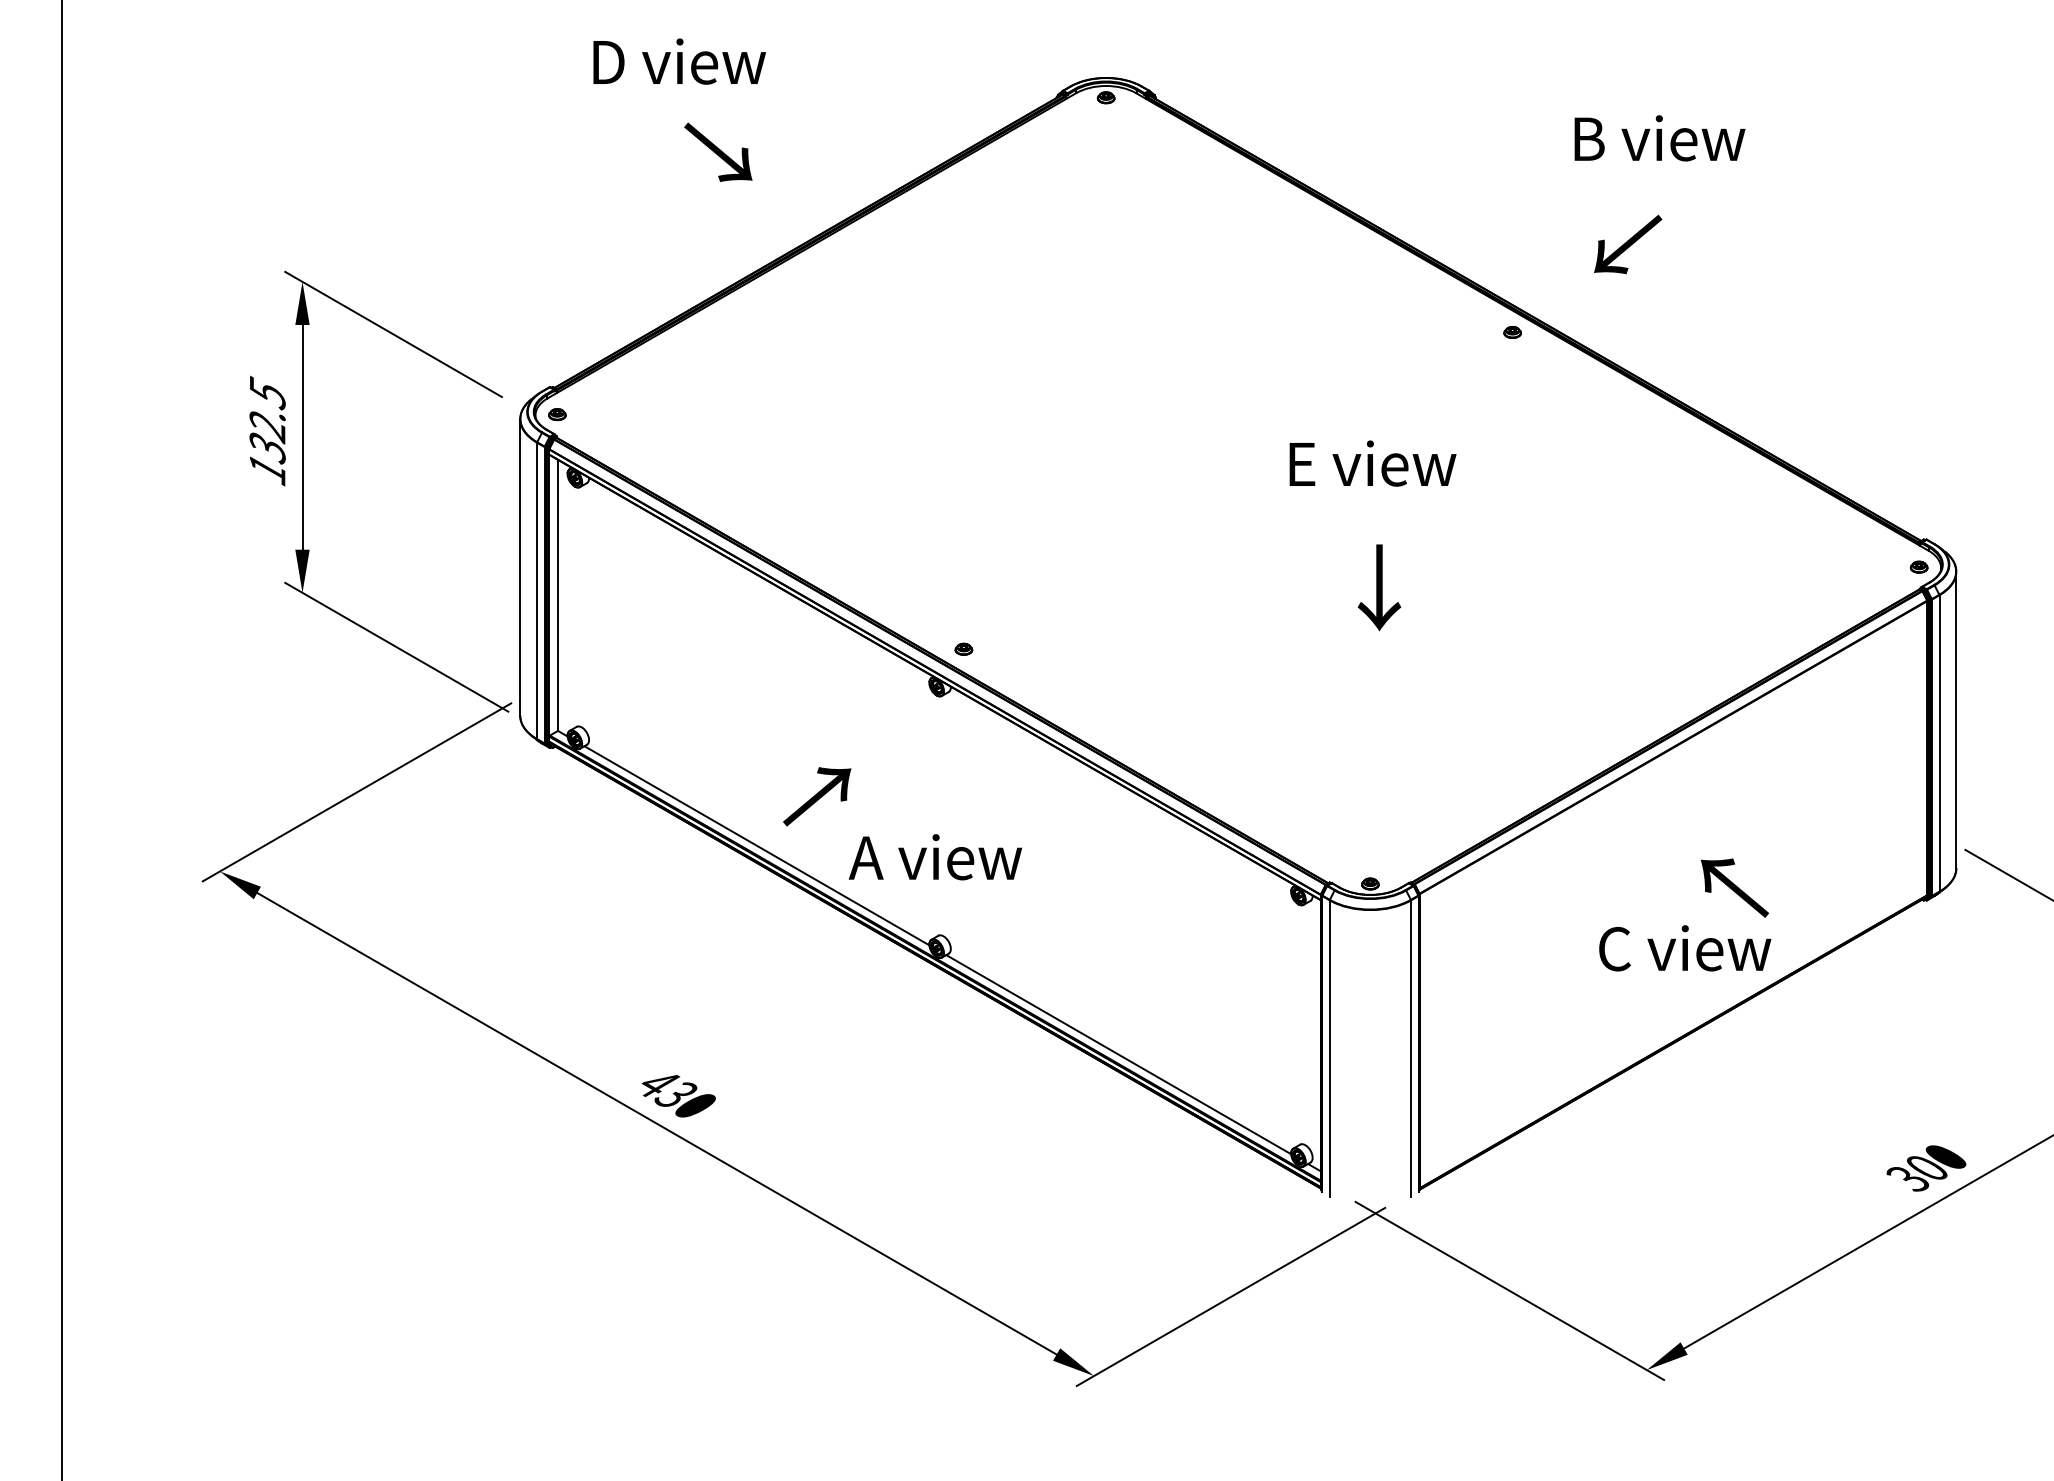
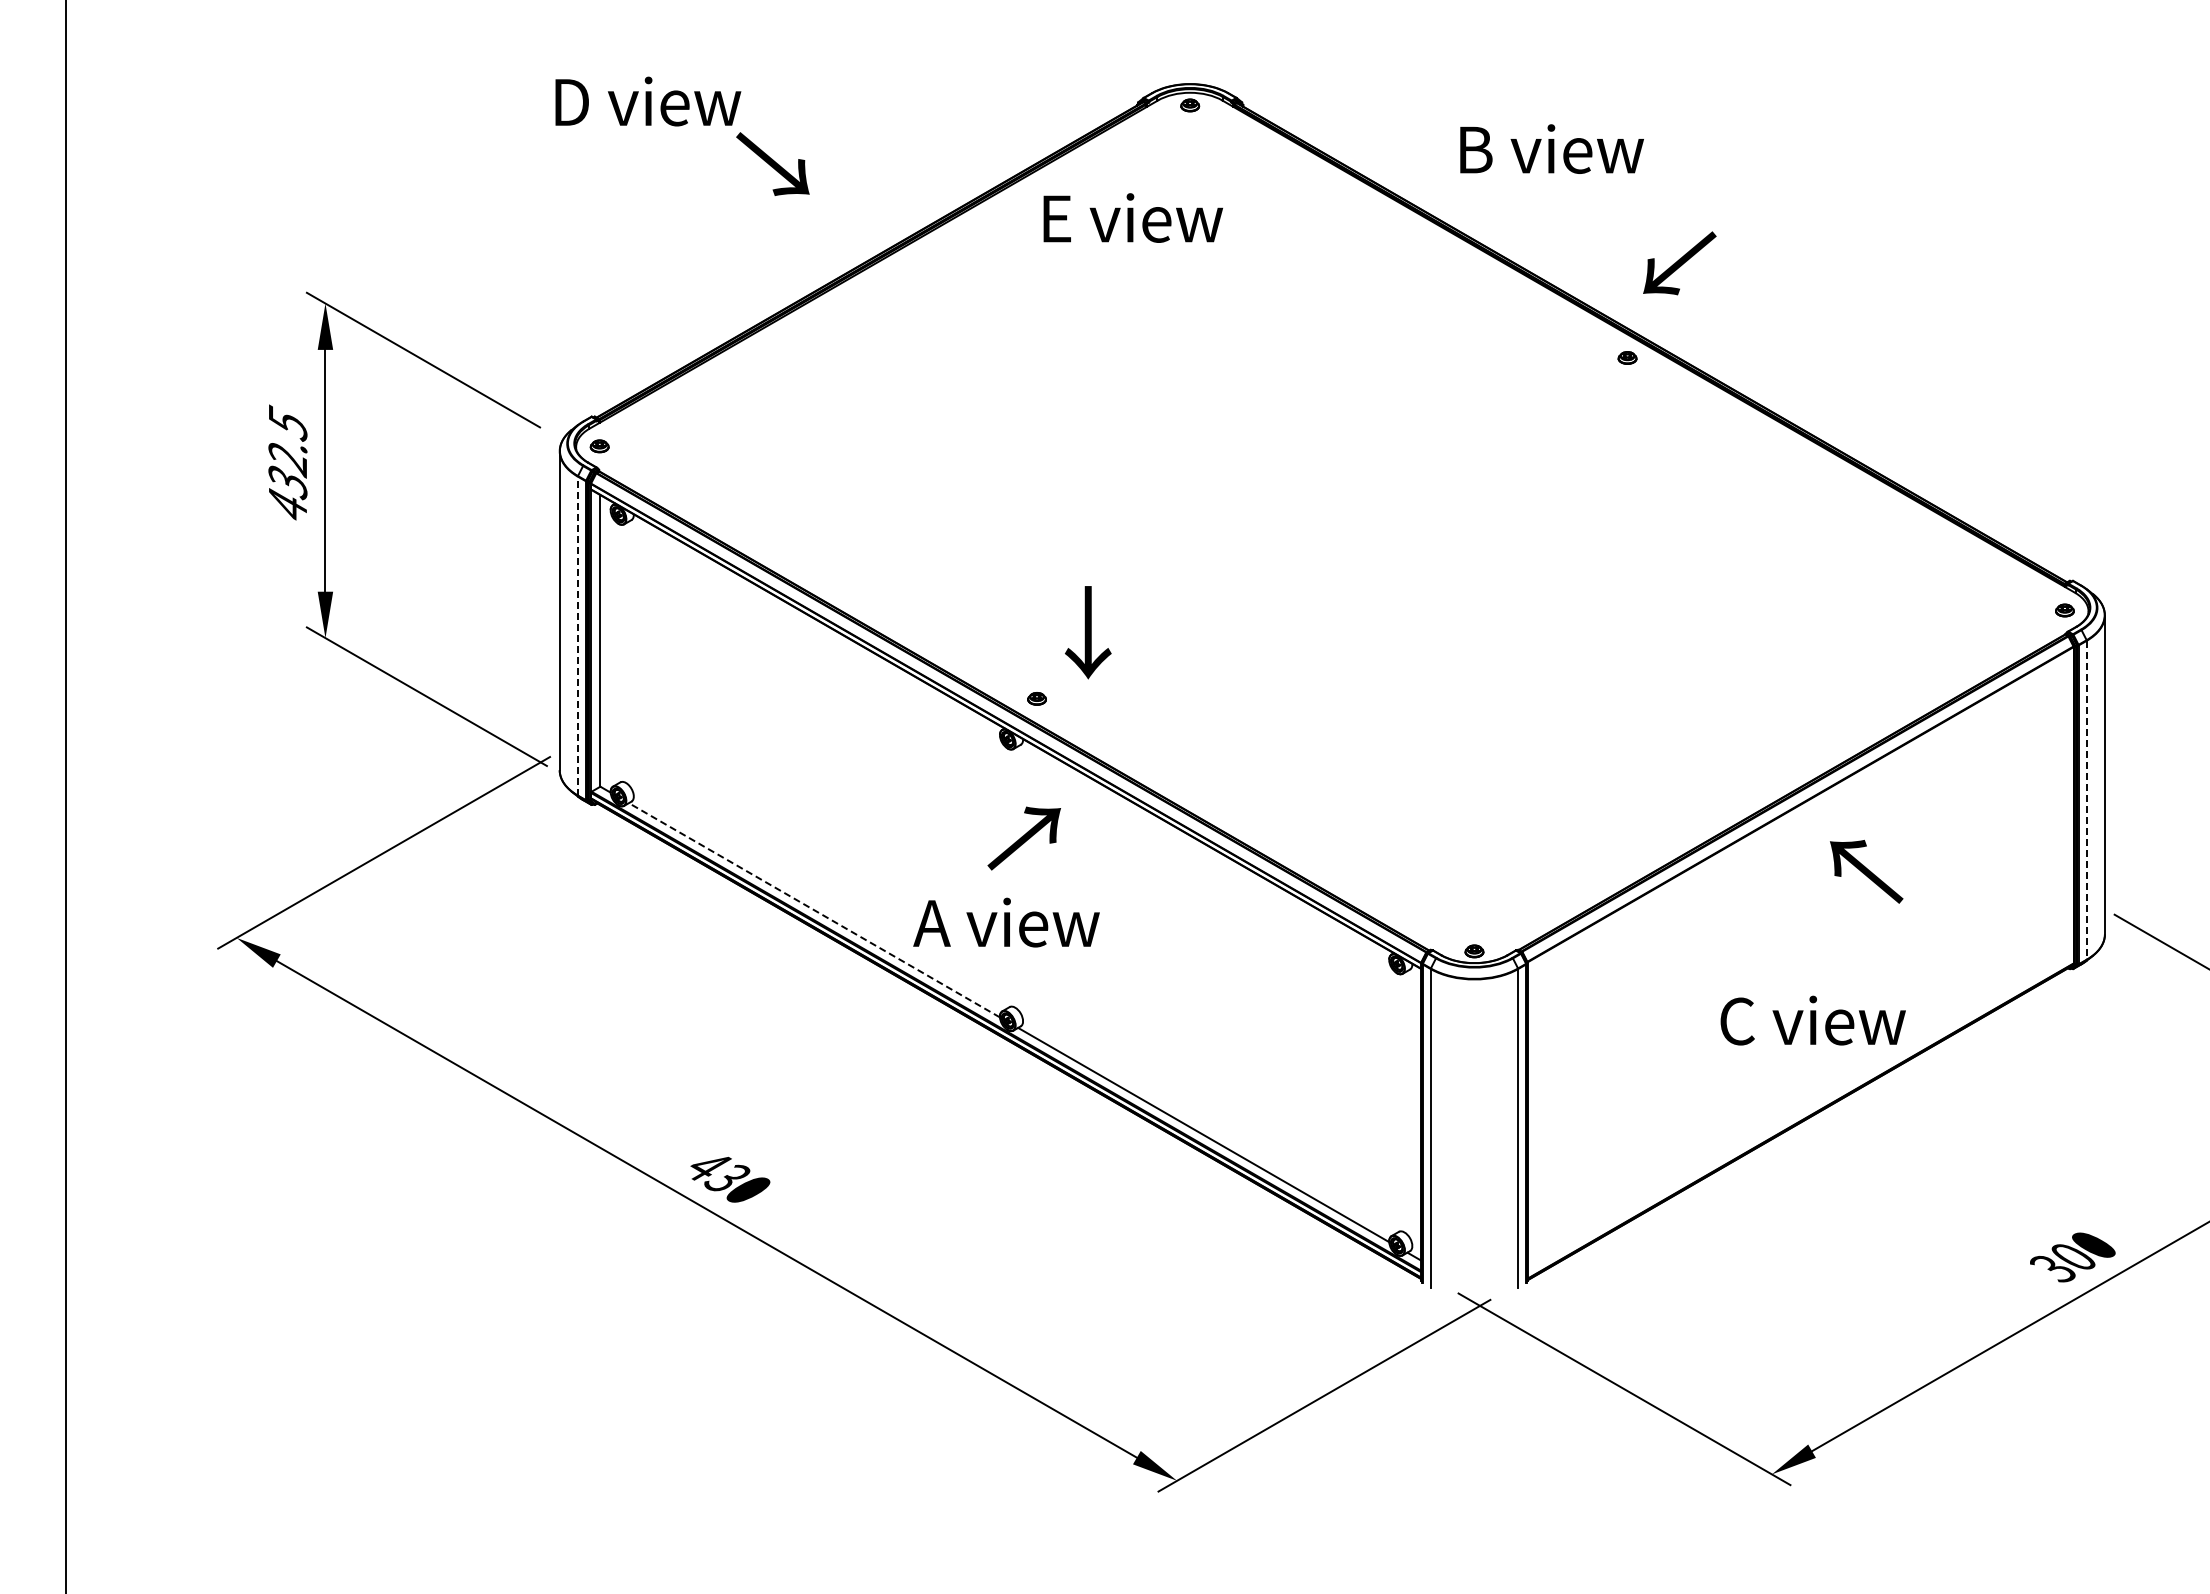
text: (679, 61) -> (648, 101), moved
text: (1659, 137) -> (1551, 148), moved
text: (1627, 244) -> (1679, 263), moved
text: (1372, 463) -> (1132, 217), moved
text: (267, 469) -> (287, 505), 132.5 -> 432.5
text: (1379, 587) -> (1088, 632), moved
line: (536, 590) -> (577, 635), solid -> dashed
line: (1939, 743) -> (2086, 800), solid -> dashed
text: (816, 796) -> (1023, 838), moved
line: (756, 845) -> (813, 910), solid -> dashed
text: (1734, 887) -> (1866, 871), moved

